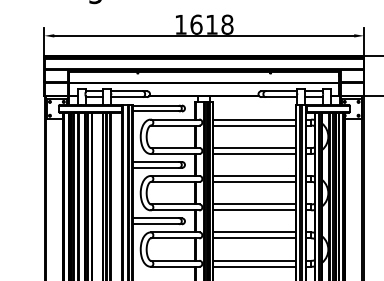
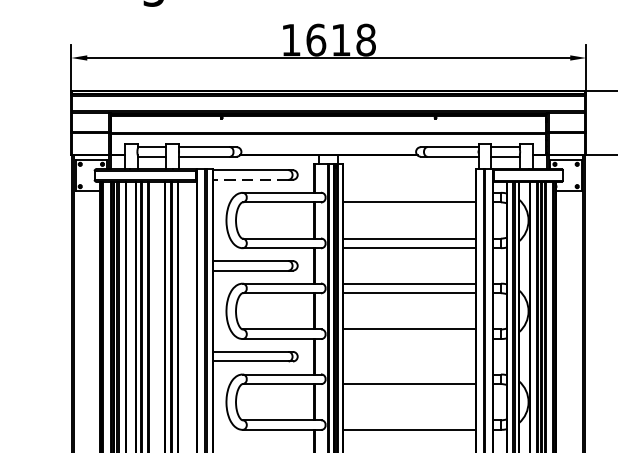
line: (155, 111) -> (250, 179), solid -> dashed
line: (254, 119) -> (409, 192), removed
line: (254, 210) -> (409, 339), removed
line: (254, 232) -> (409, 374), removed
line: (254, 260) -> (409, 419), removed

